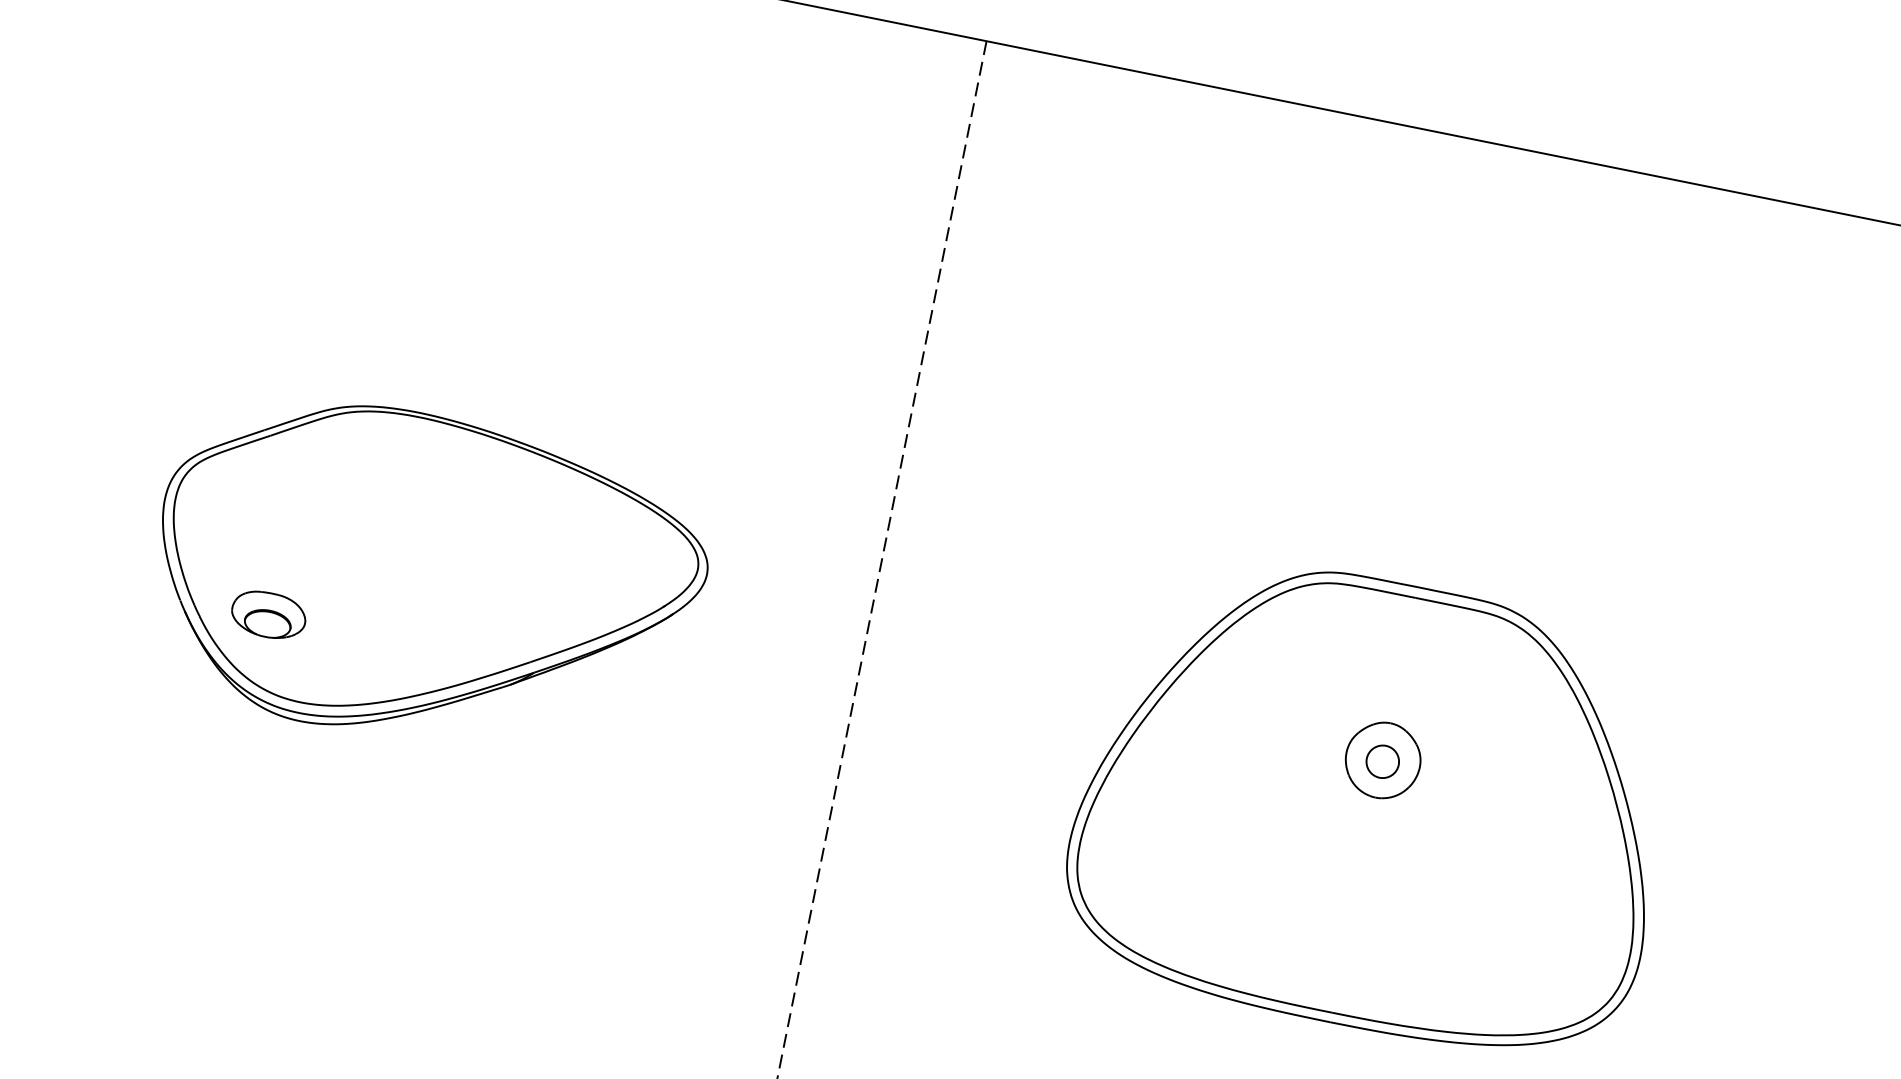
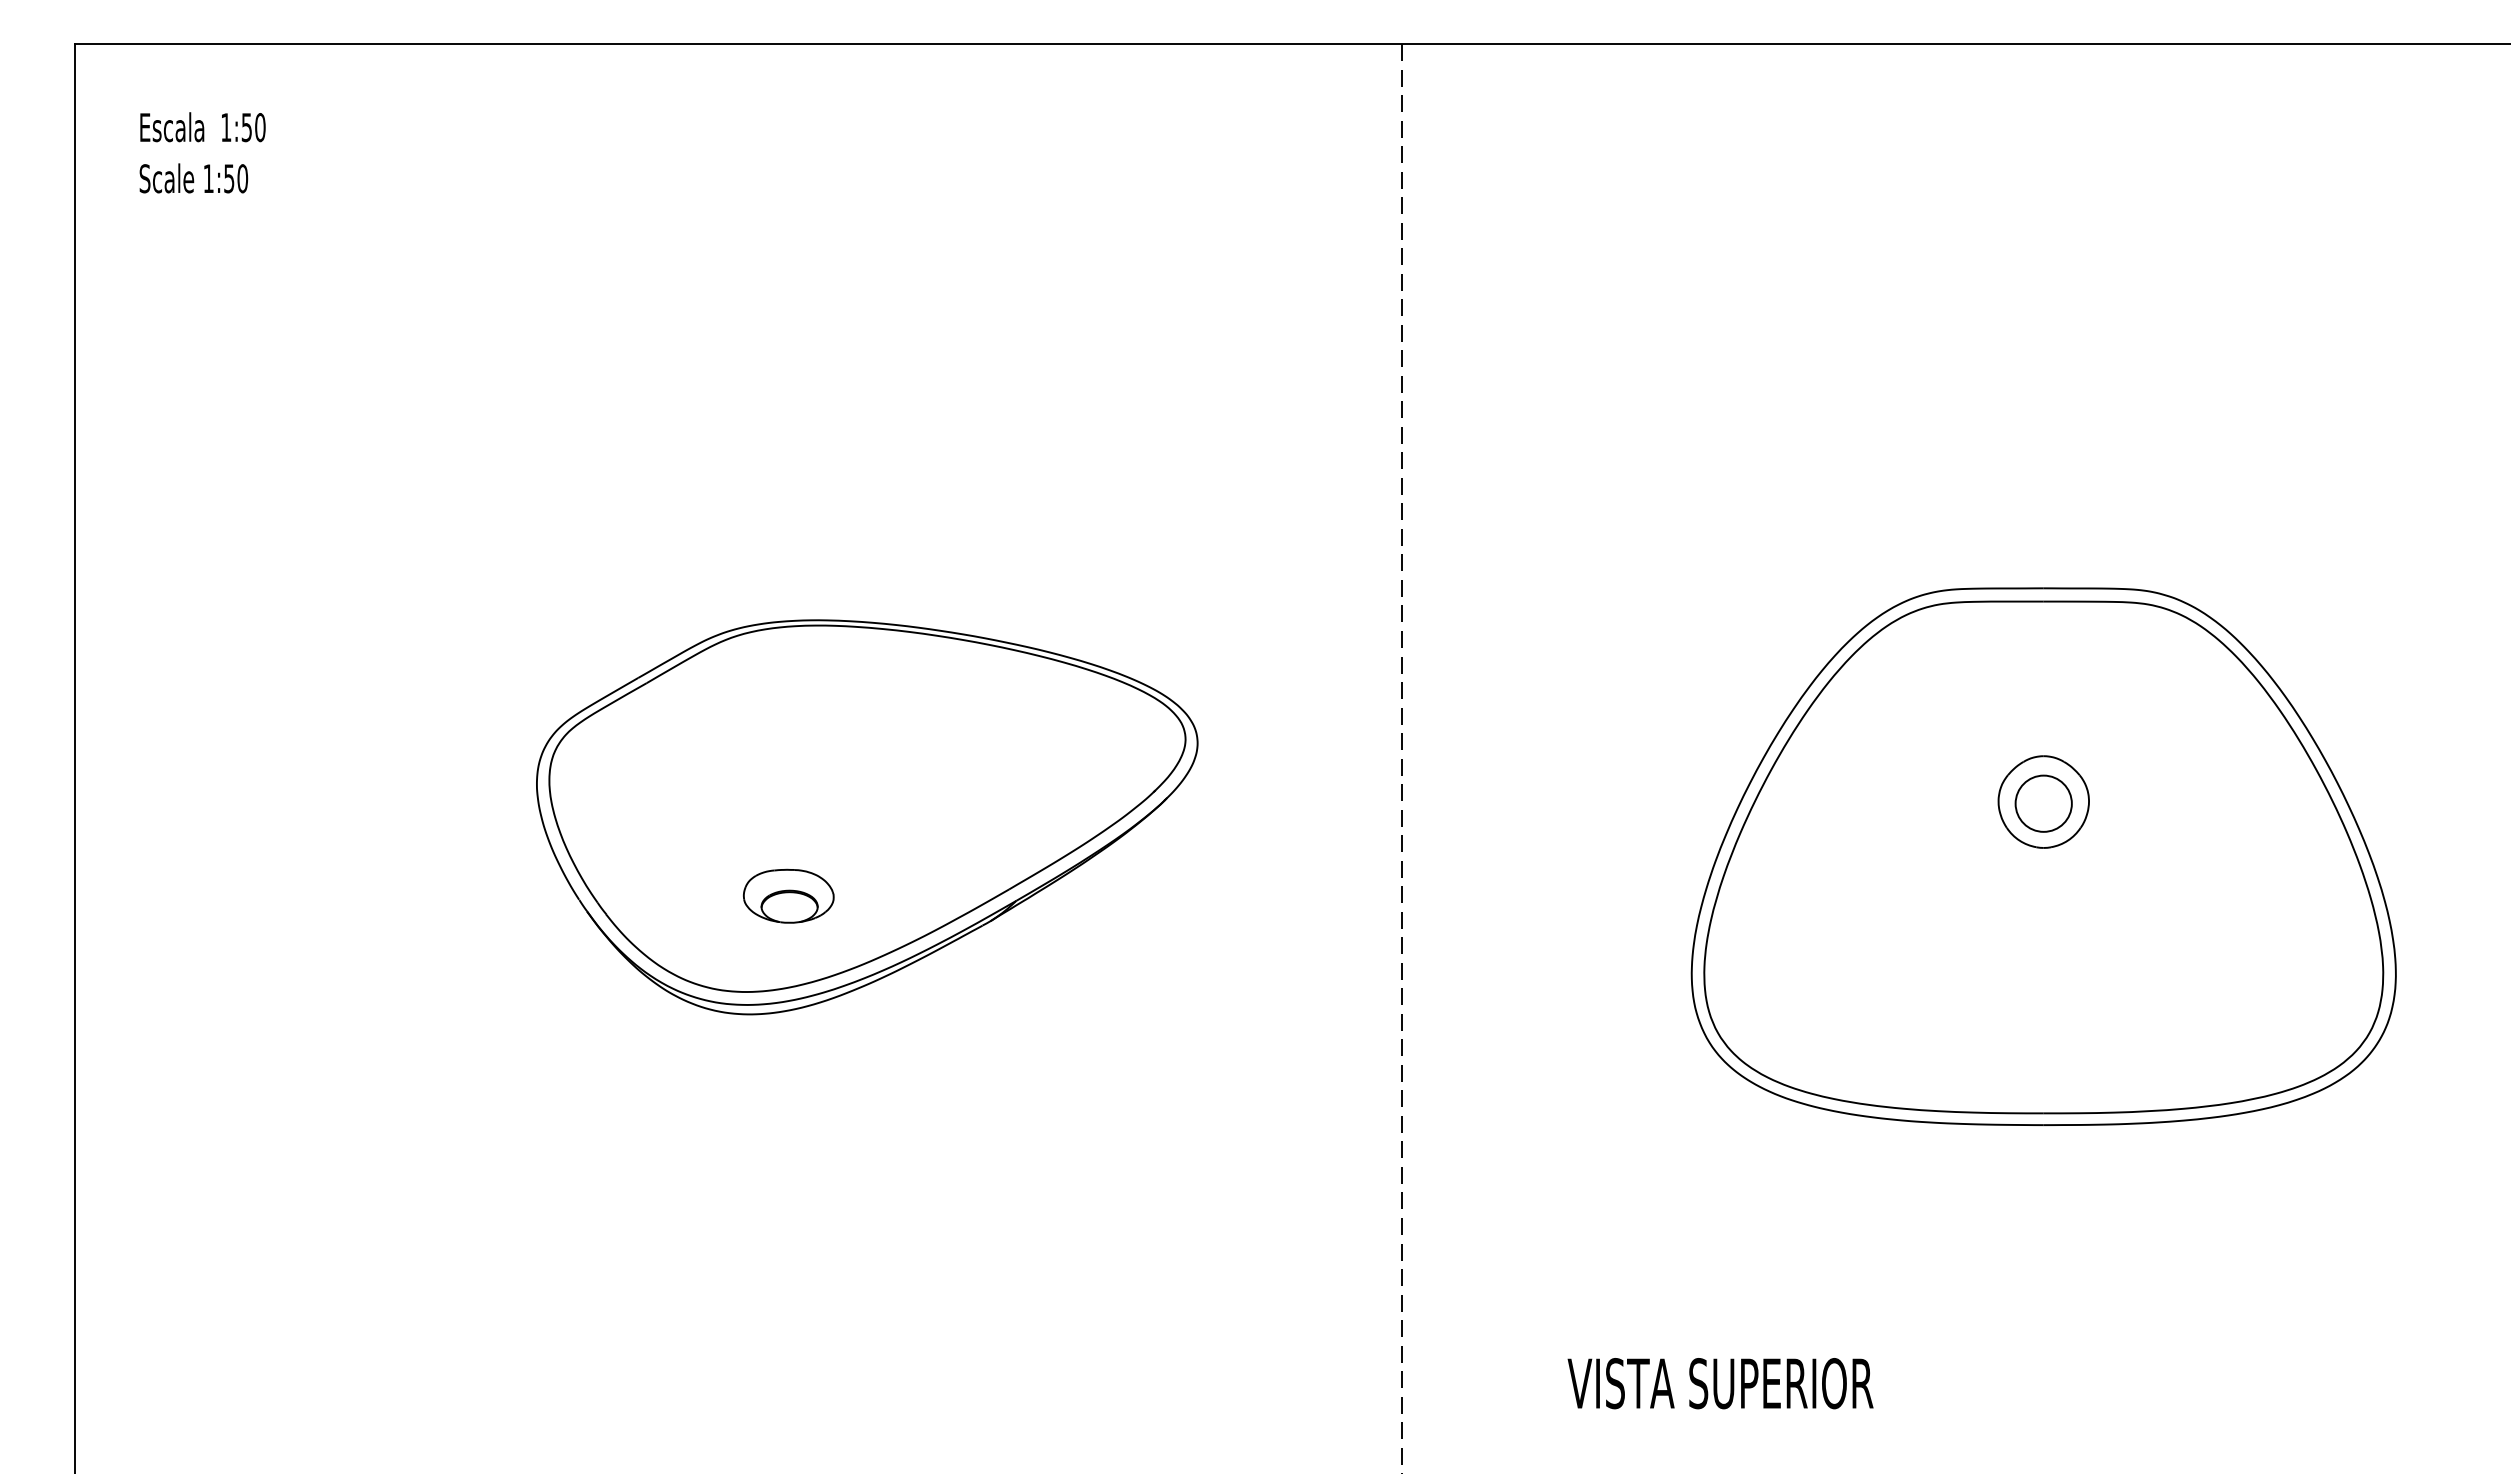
part: (268, 614) -> (788, 895), moved
circle: (1382, 761) -> (2043, 803), size x1.43

